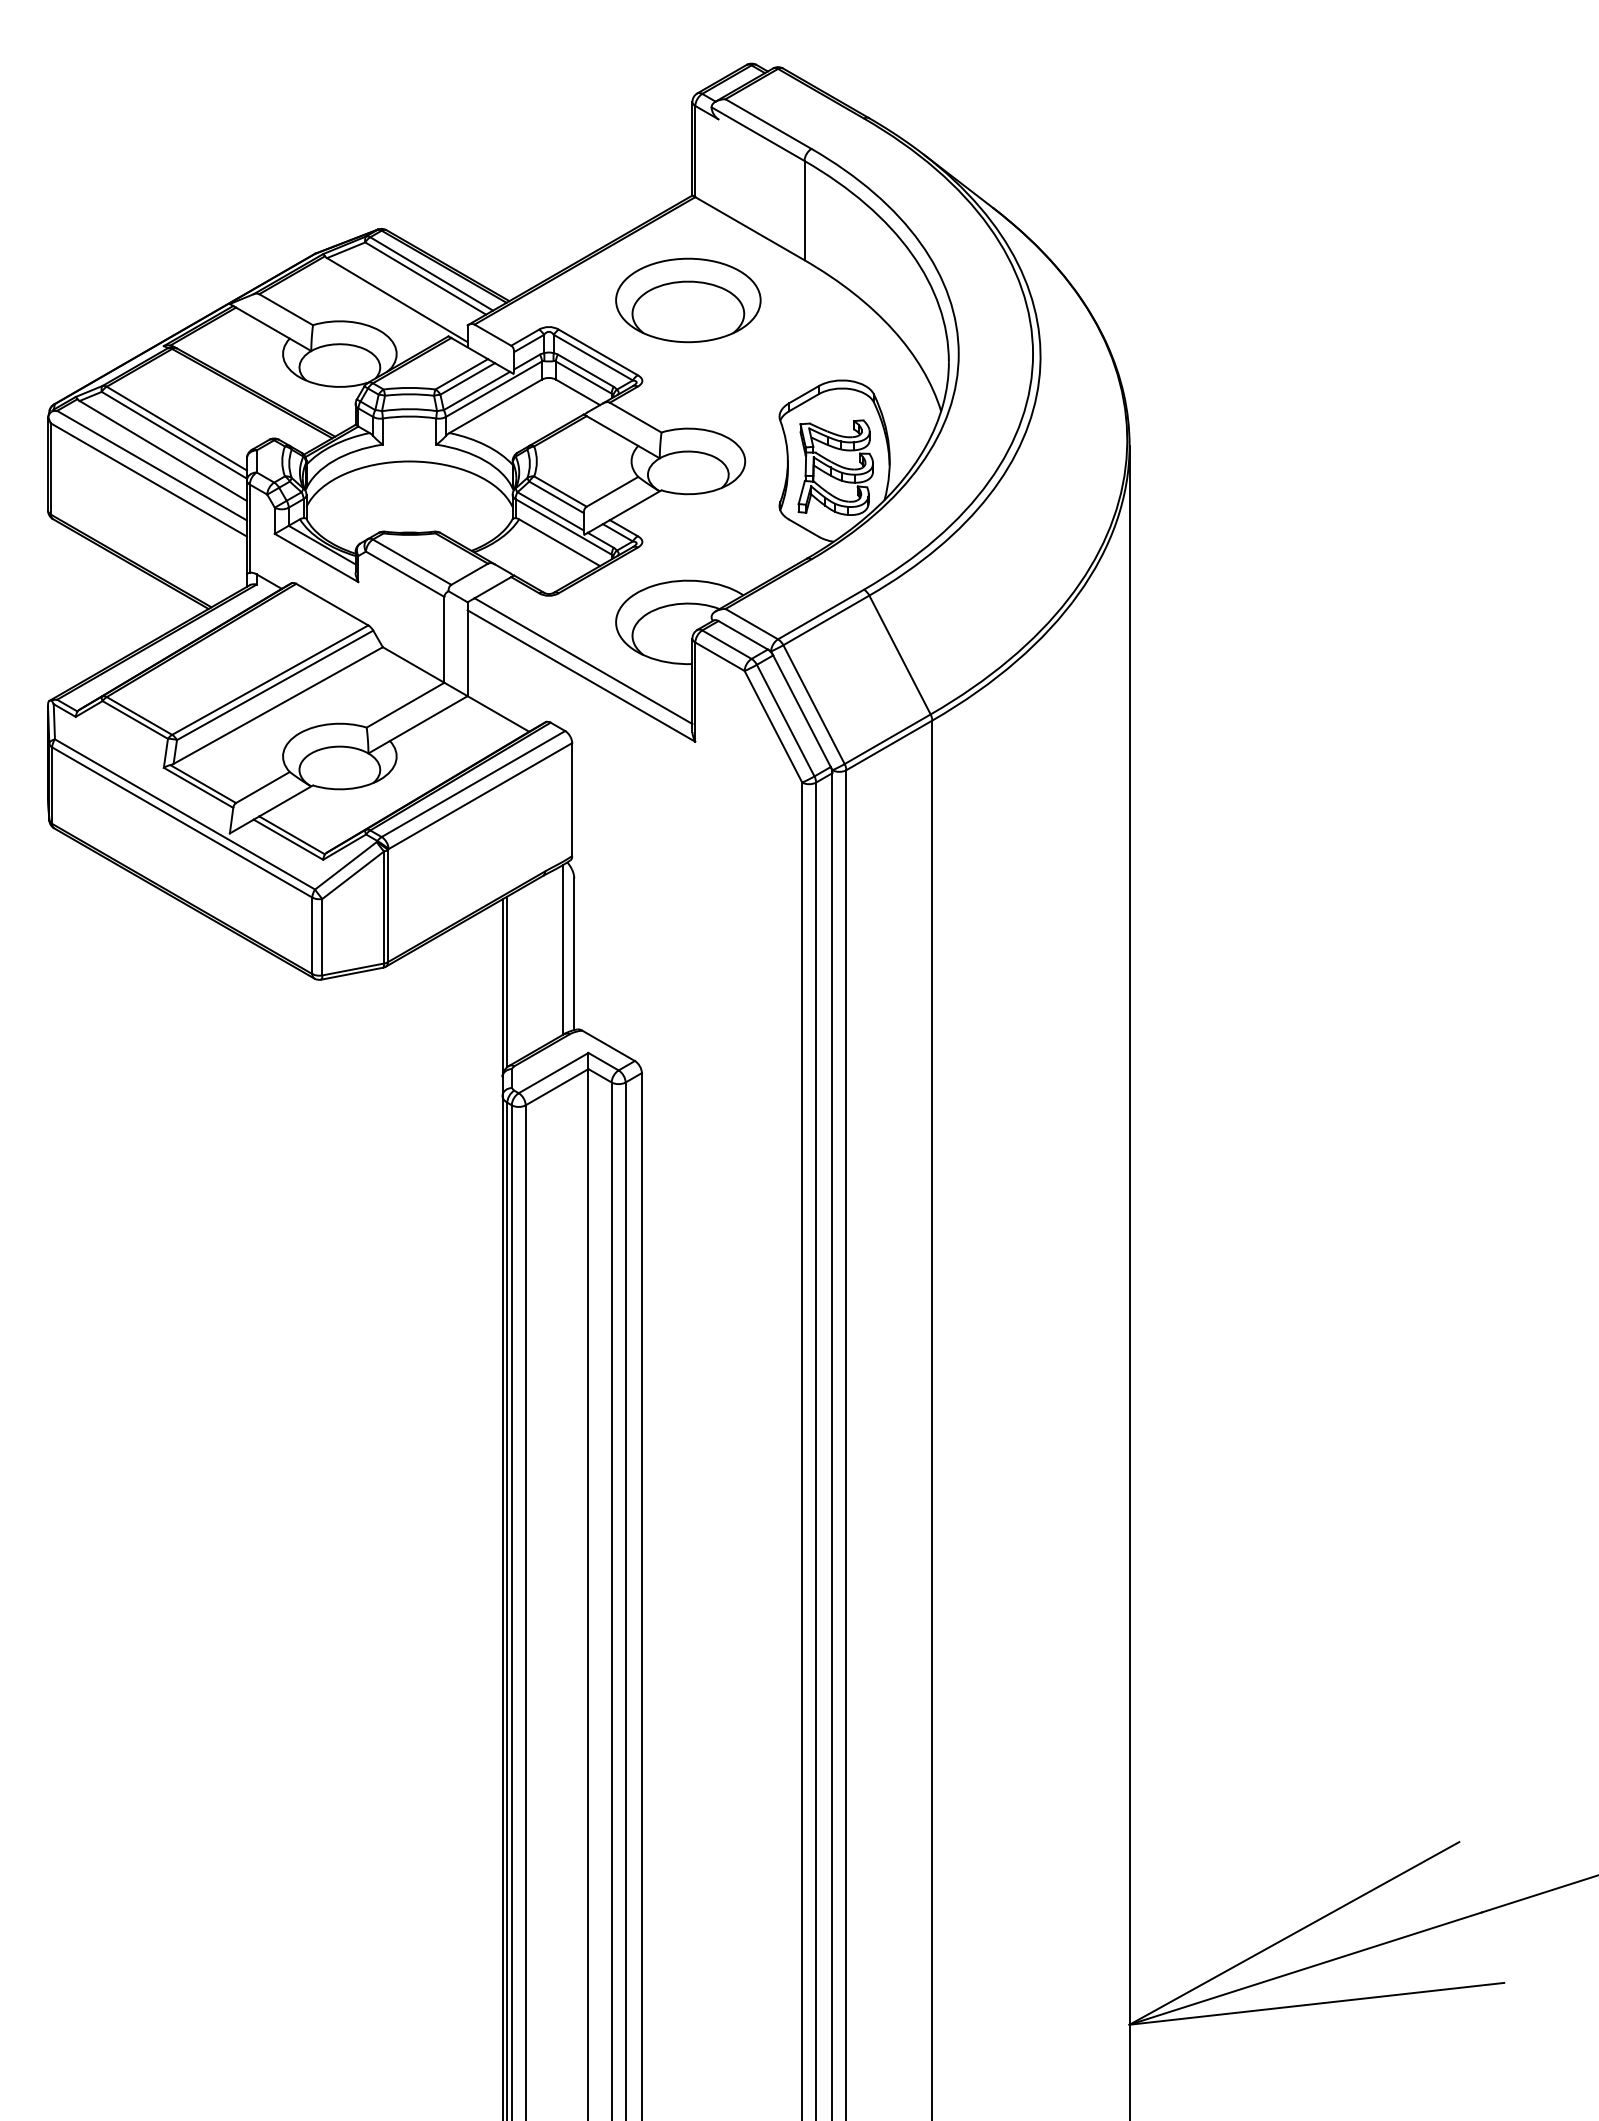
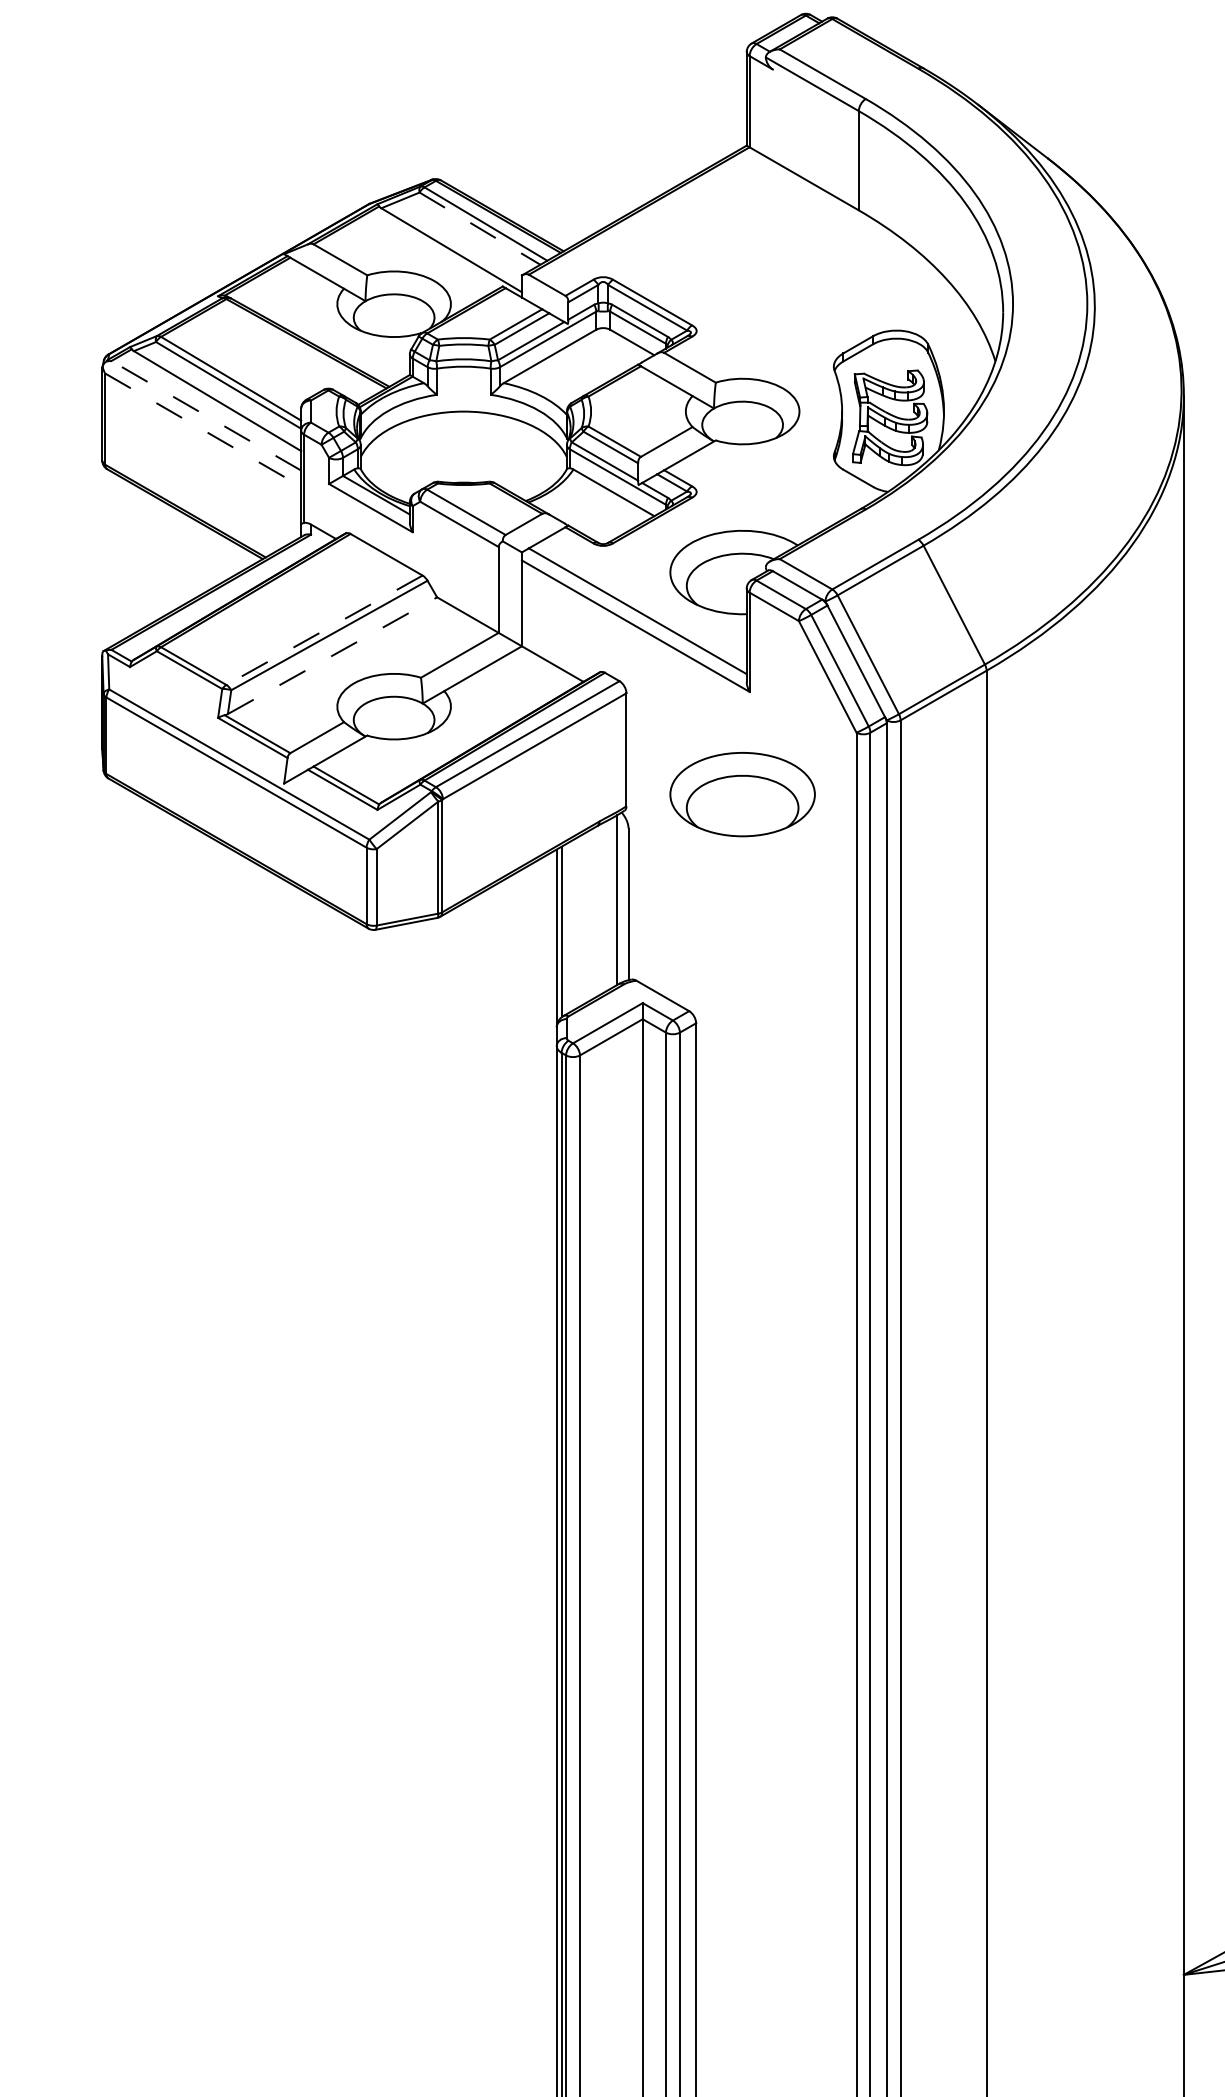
line: (426, 278) -> (480, 228), solid -> dashed
part: (688, 300) -> (742, 794), moved
line: (152, 465) -> (206, 415), solid -> dashed
line: (149, 480) -> (203, 430), solid -> dashed
line: (269, 680) -> (323, 630), solid -> dashed
line: (278, 705) -> (332, 655), solid -> dashed

